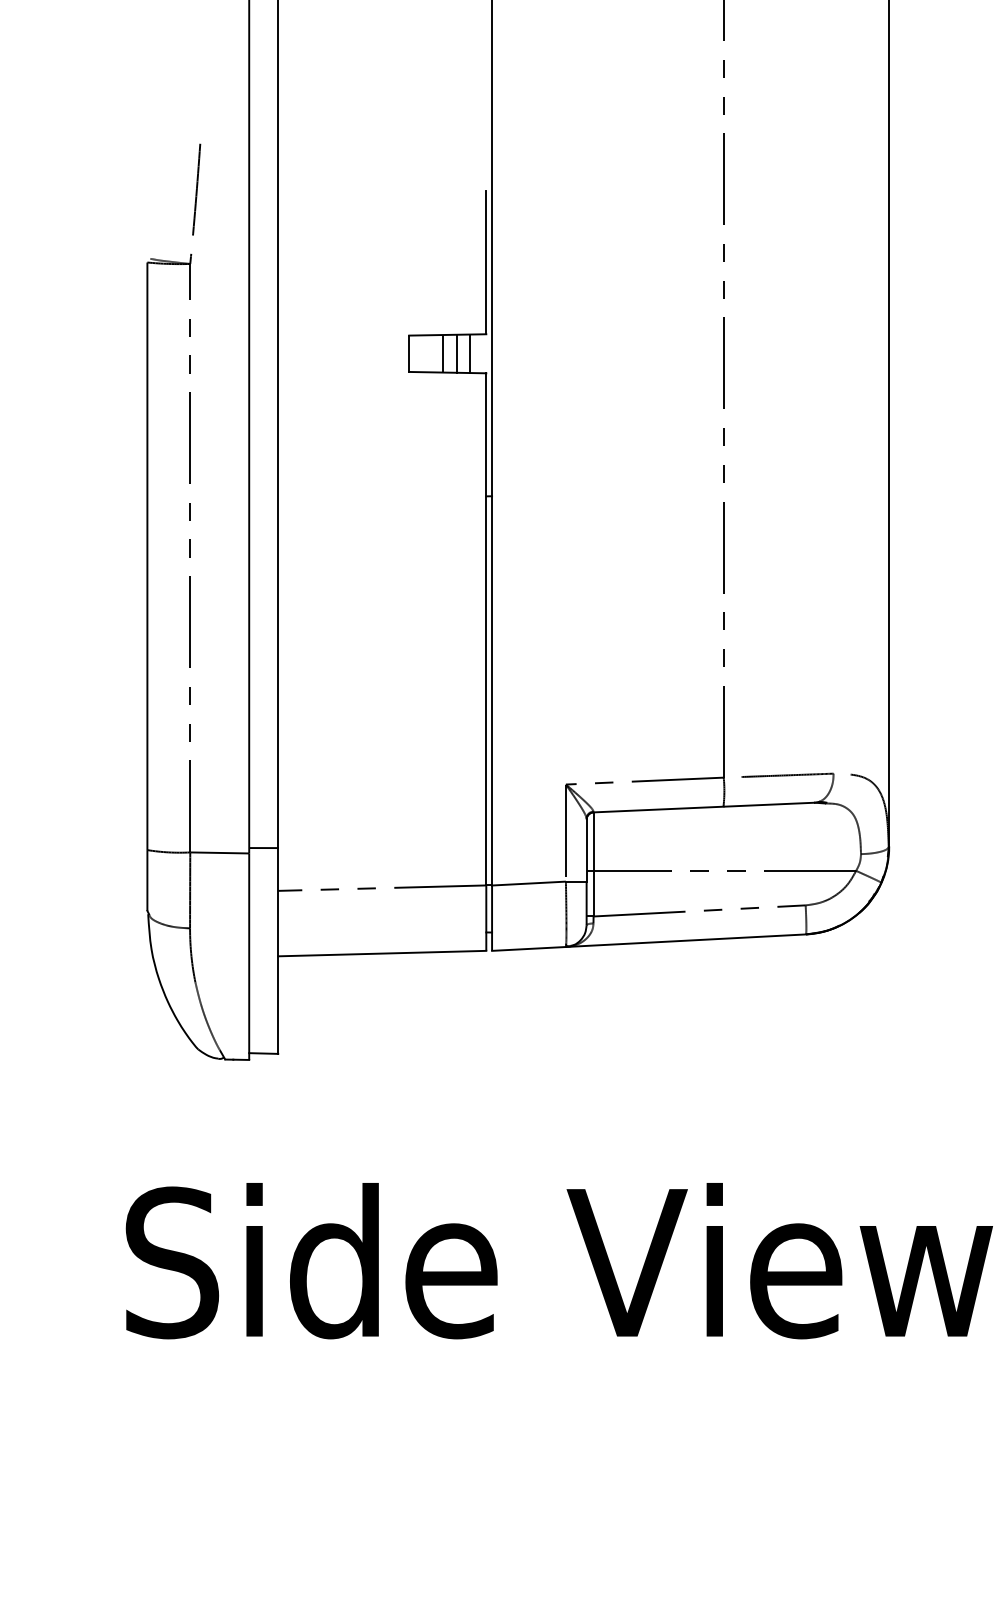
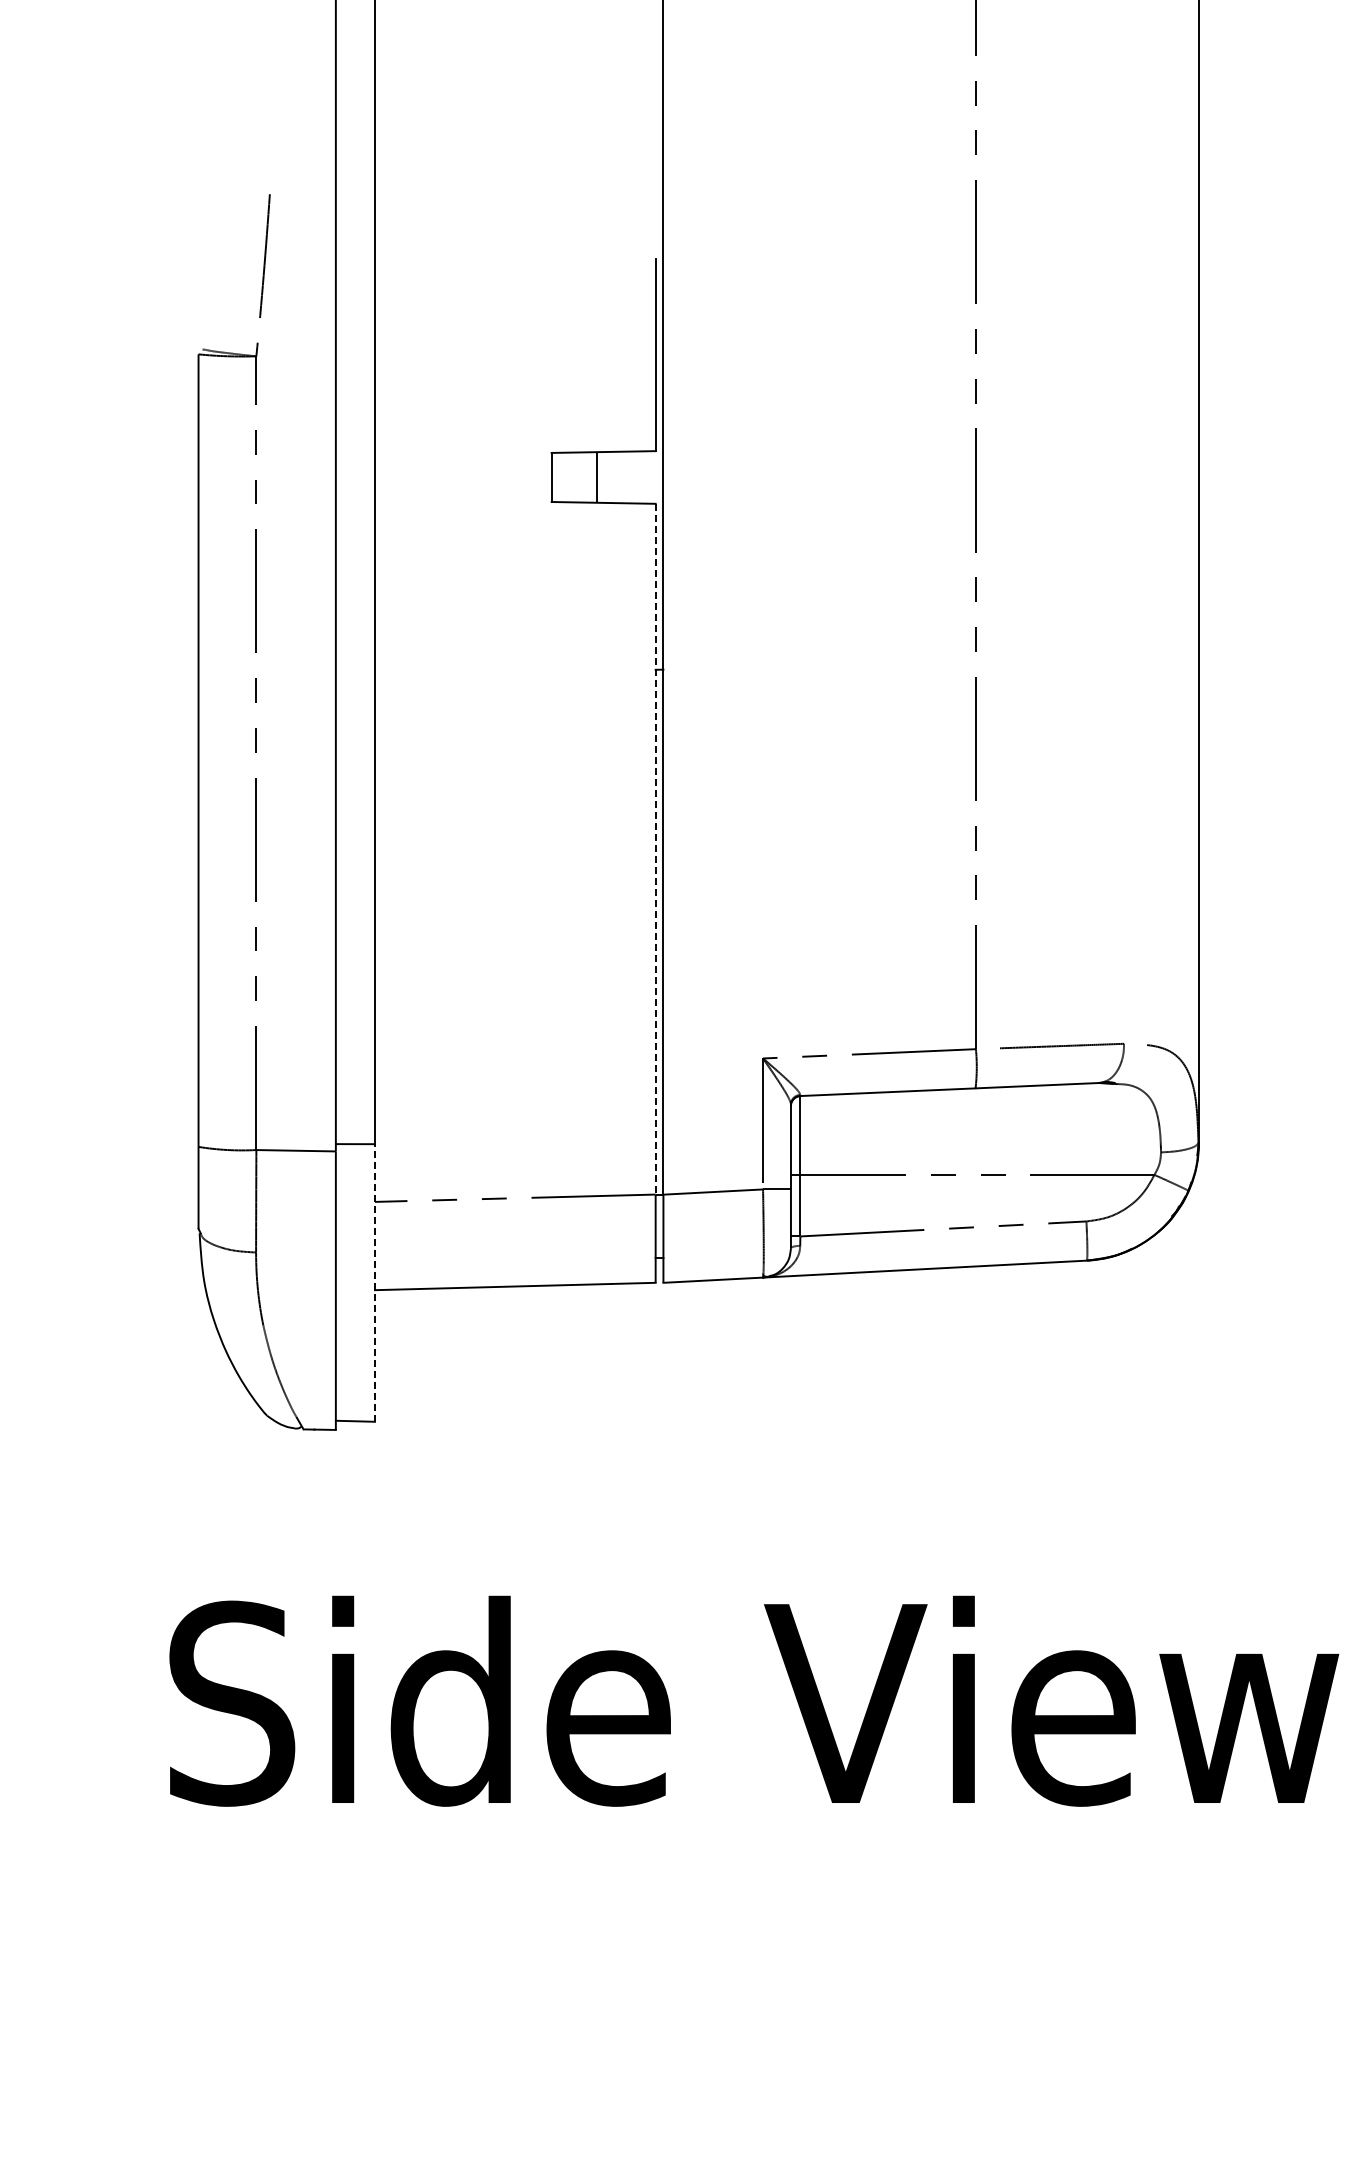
line: (457, 353) -> (616, 477), removed
line: (470, 353) -> (634, 477), removed
line: (486, 629) -> (655, 849), solid -> dashed
line: (277, 950) -> (374, 1282), solid -> dashed

